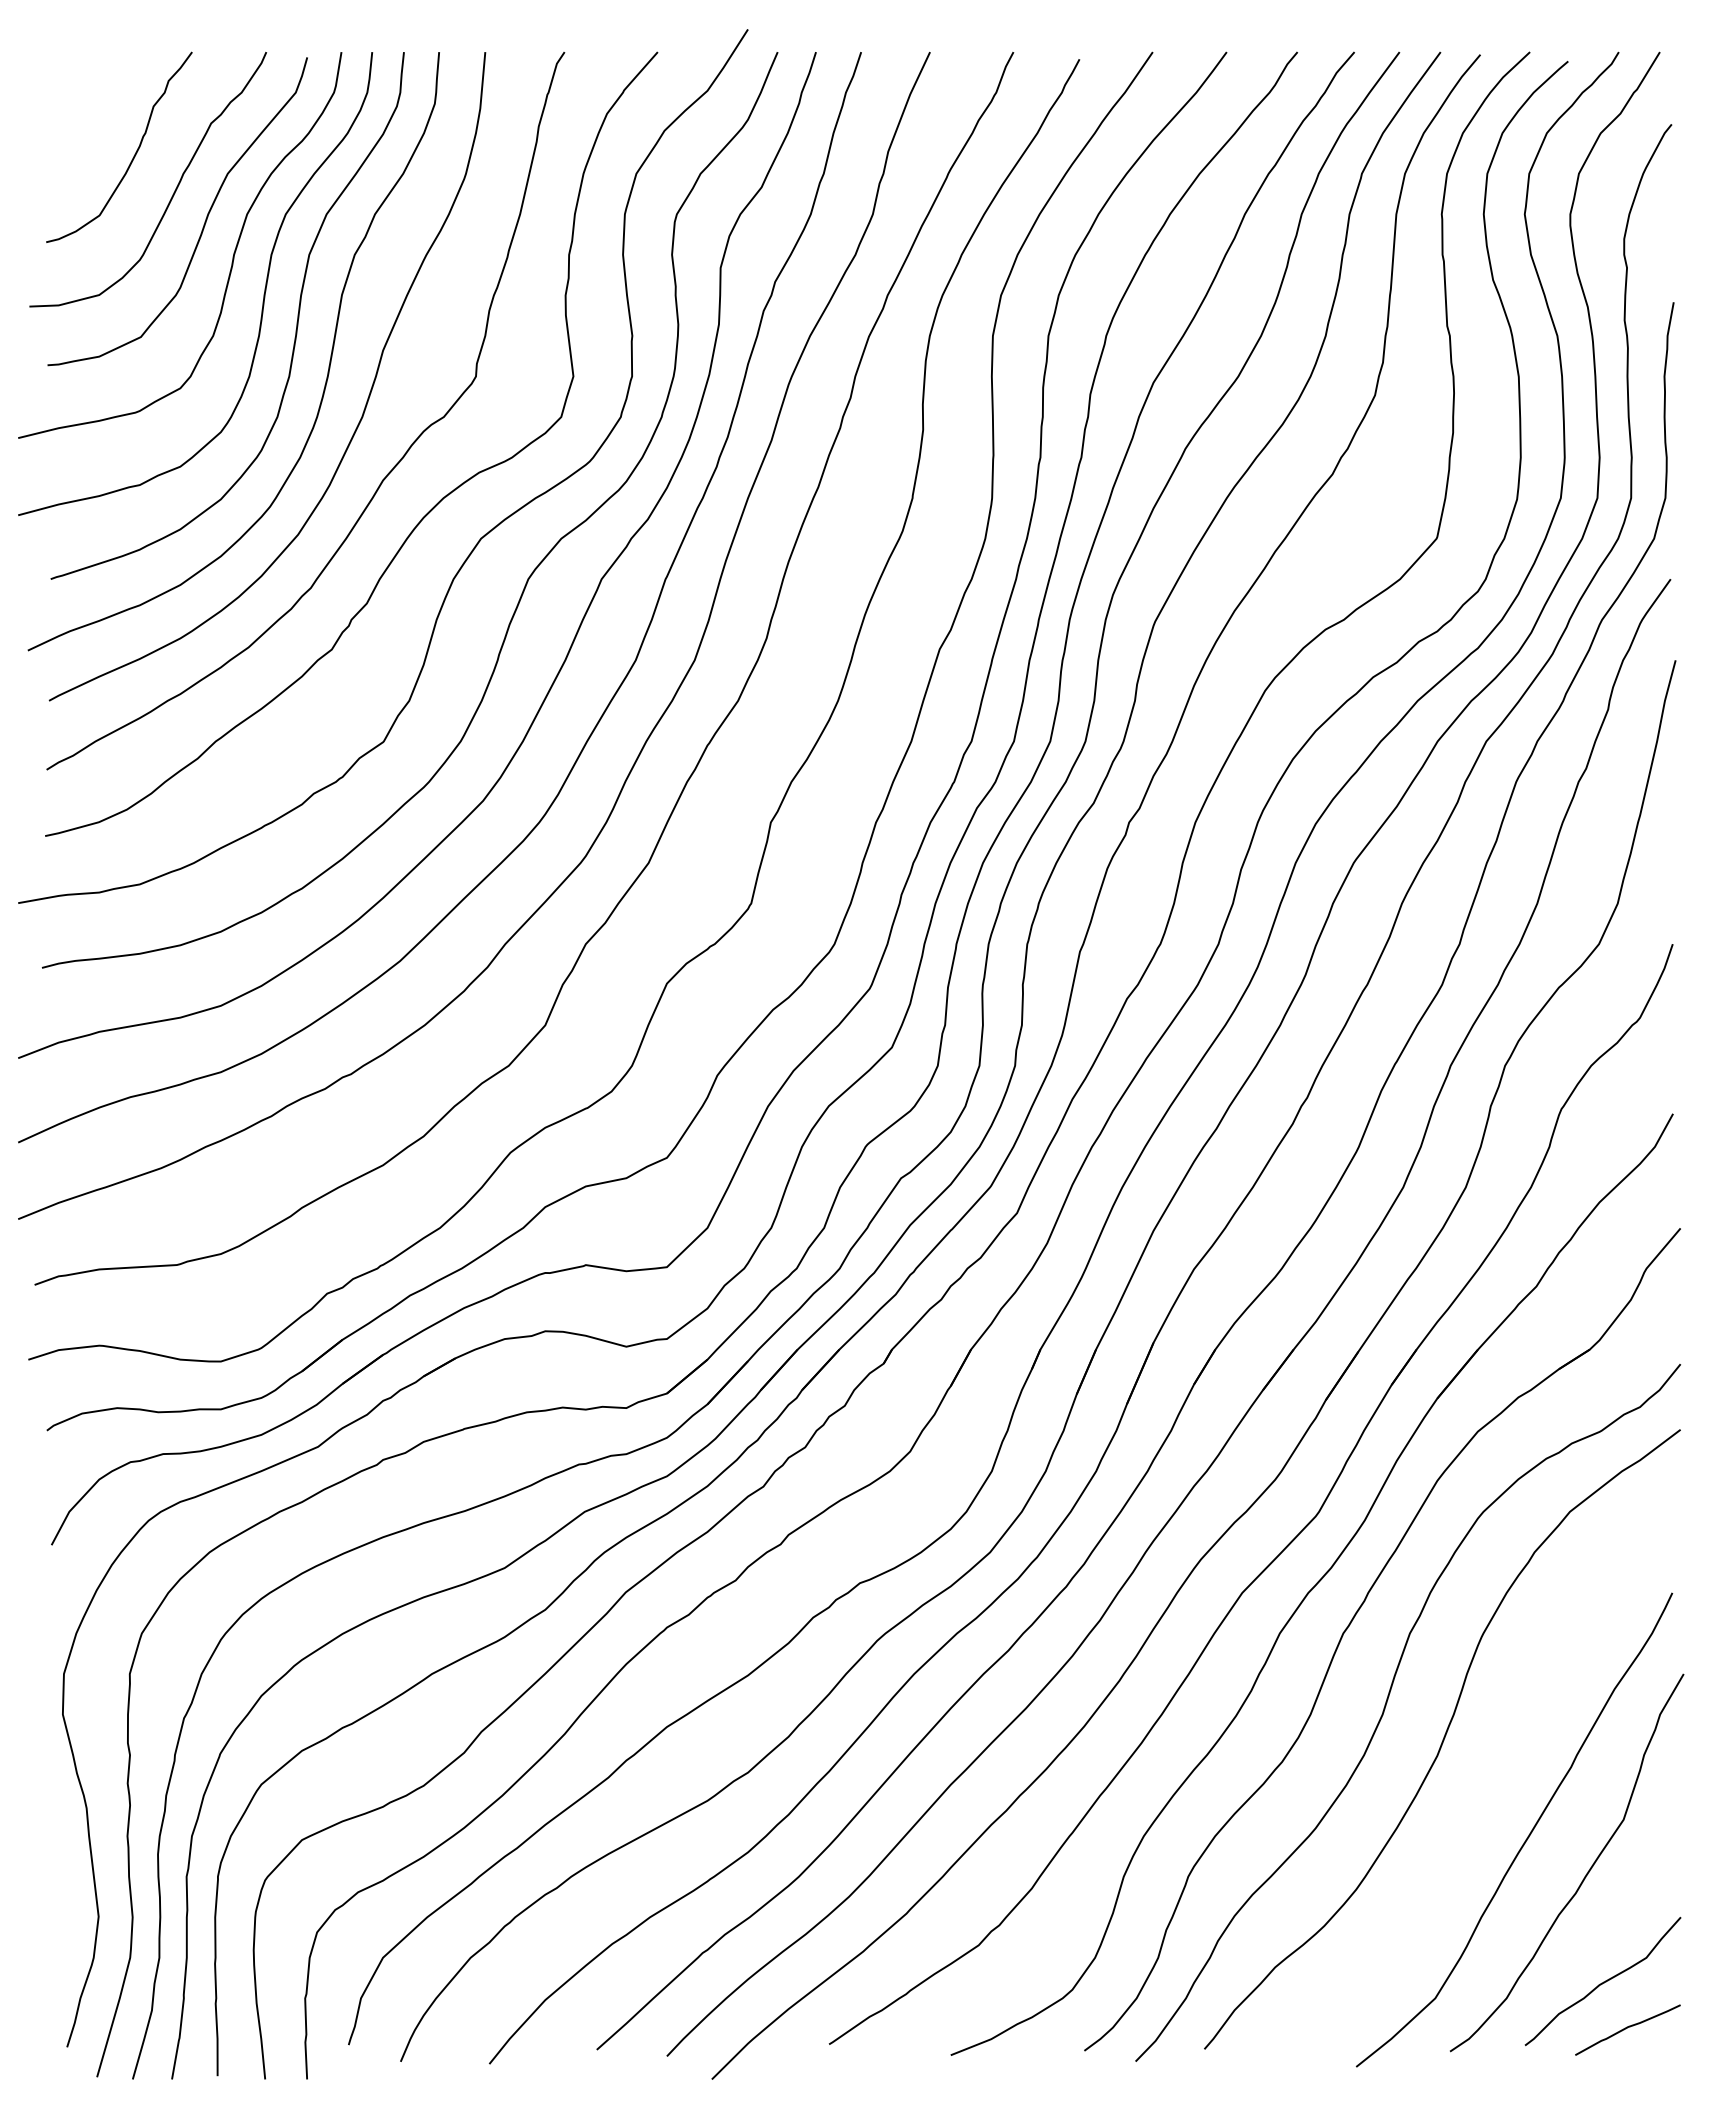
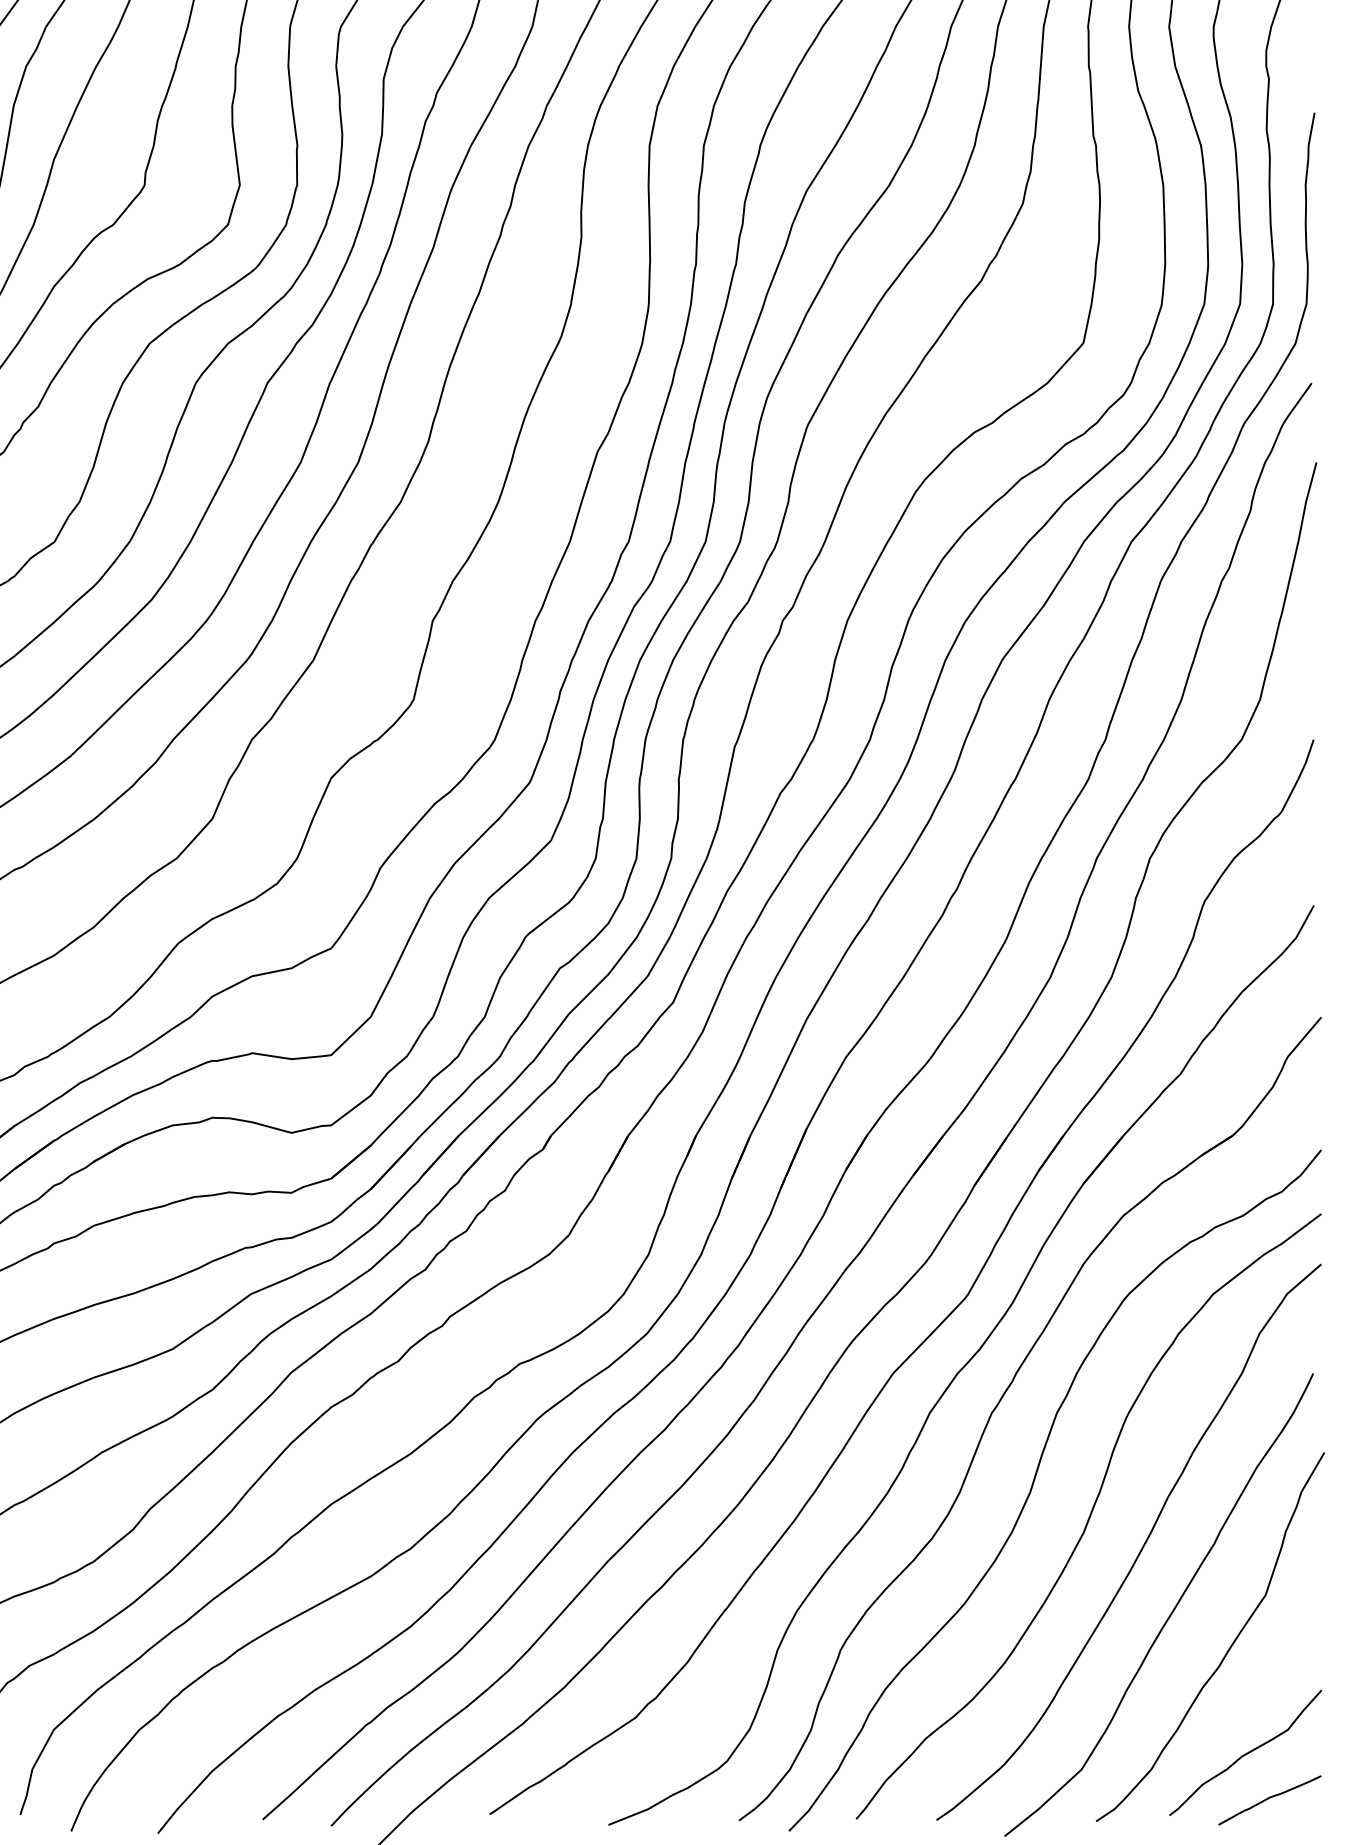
curve: (1496, 1771) -> (1141, 1547), added

